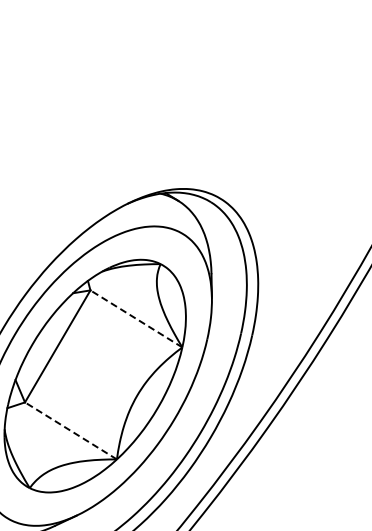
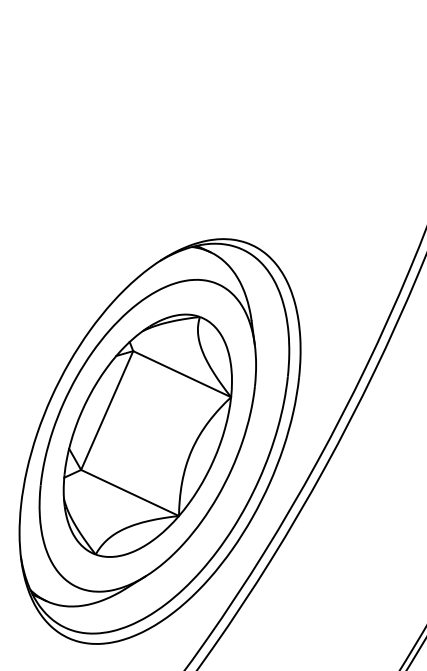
line: (135, 318) -> (181, 373), dashed -> solid
line: (70, 430) -> (129, 492), dashed -> solid

